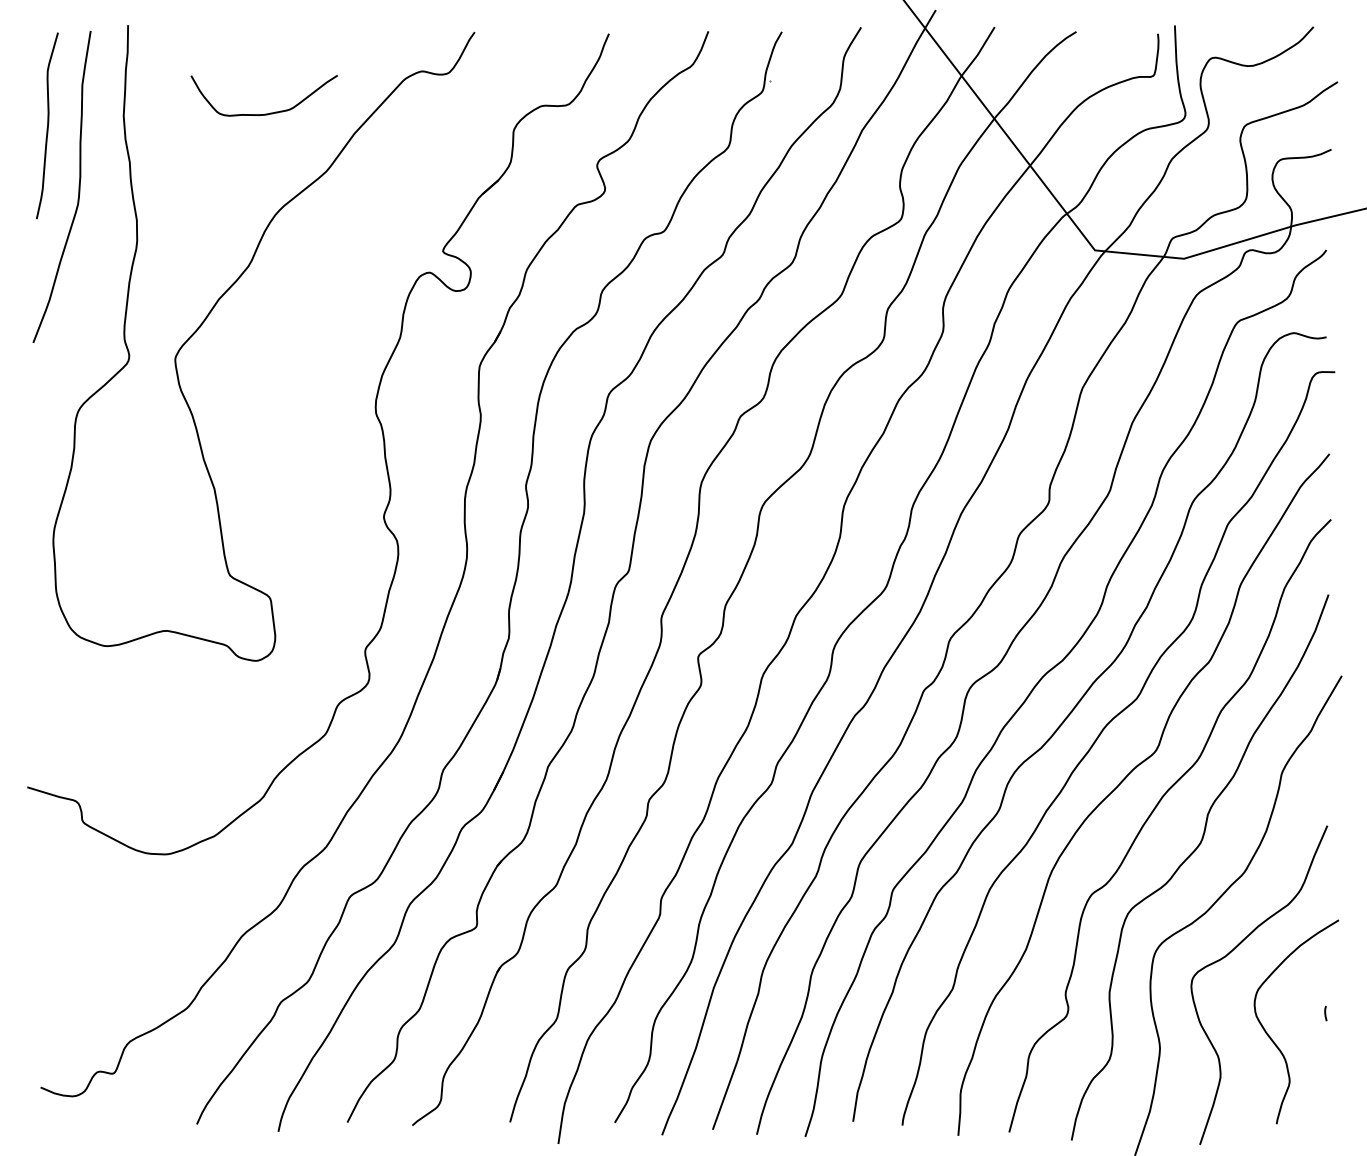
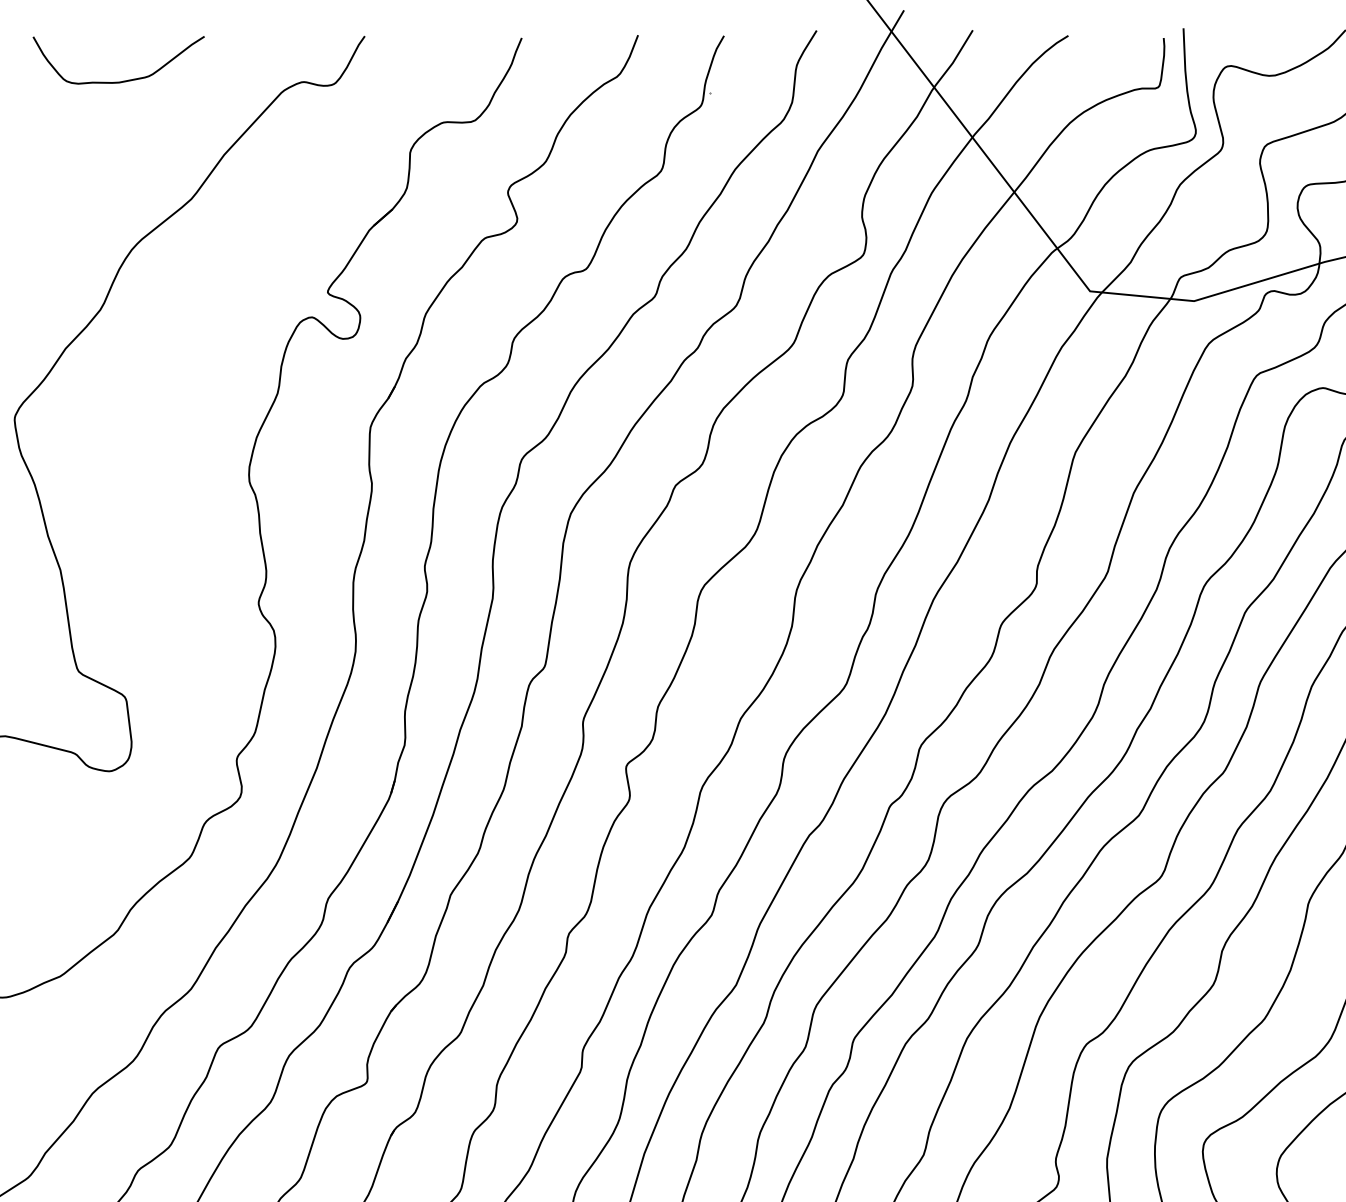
curve: (265, 113) -> (120, 80), moved

